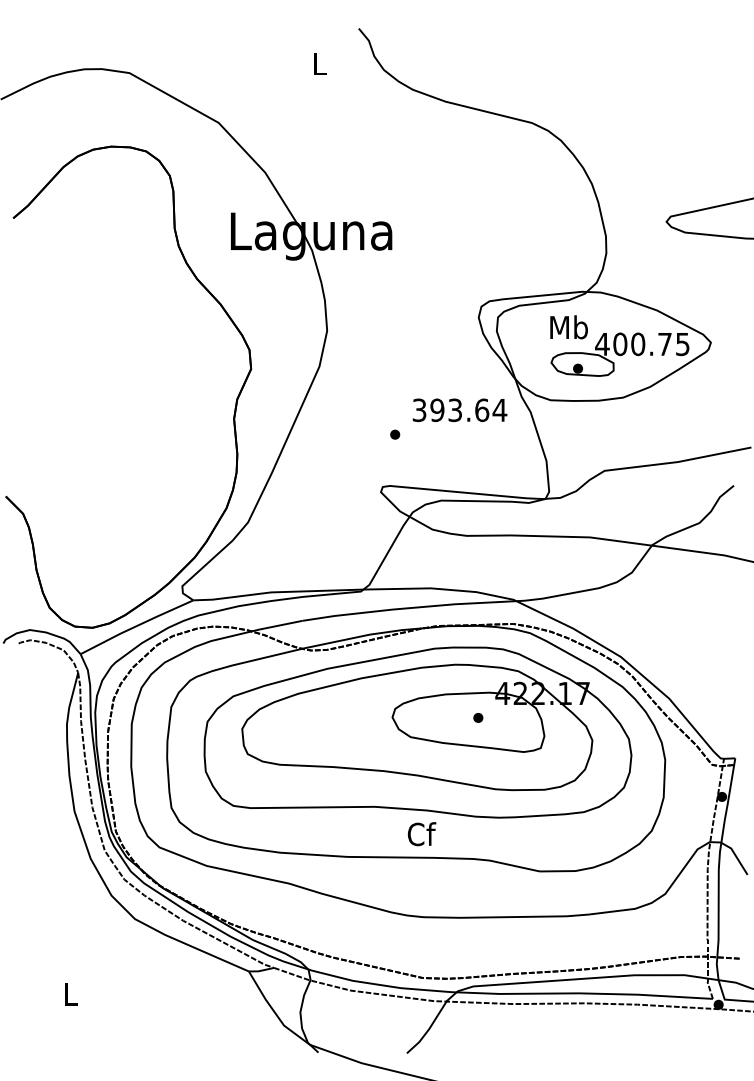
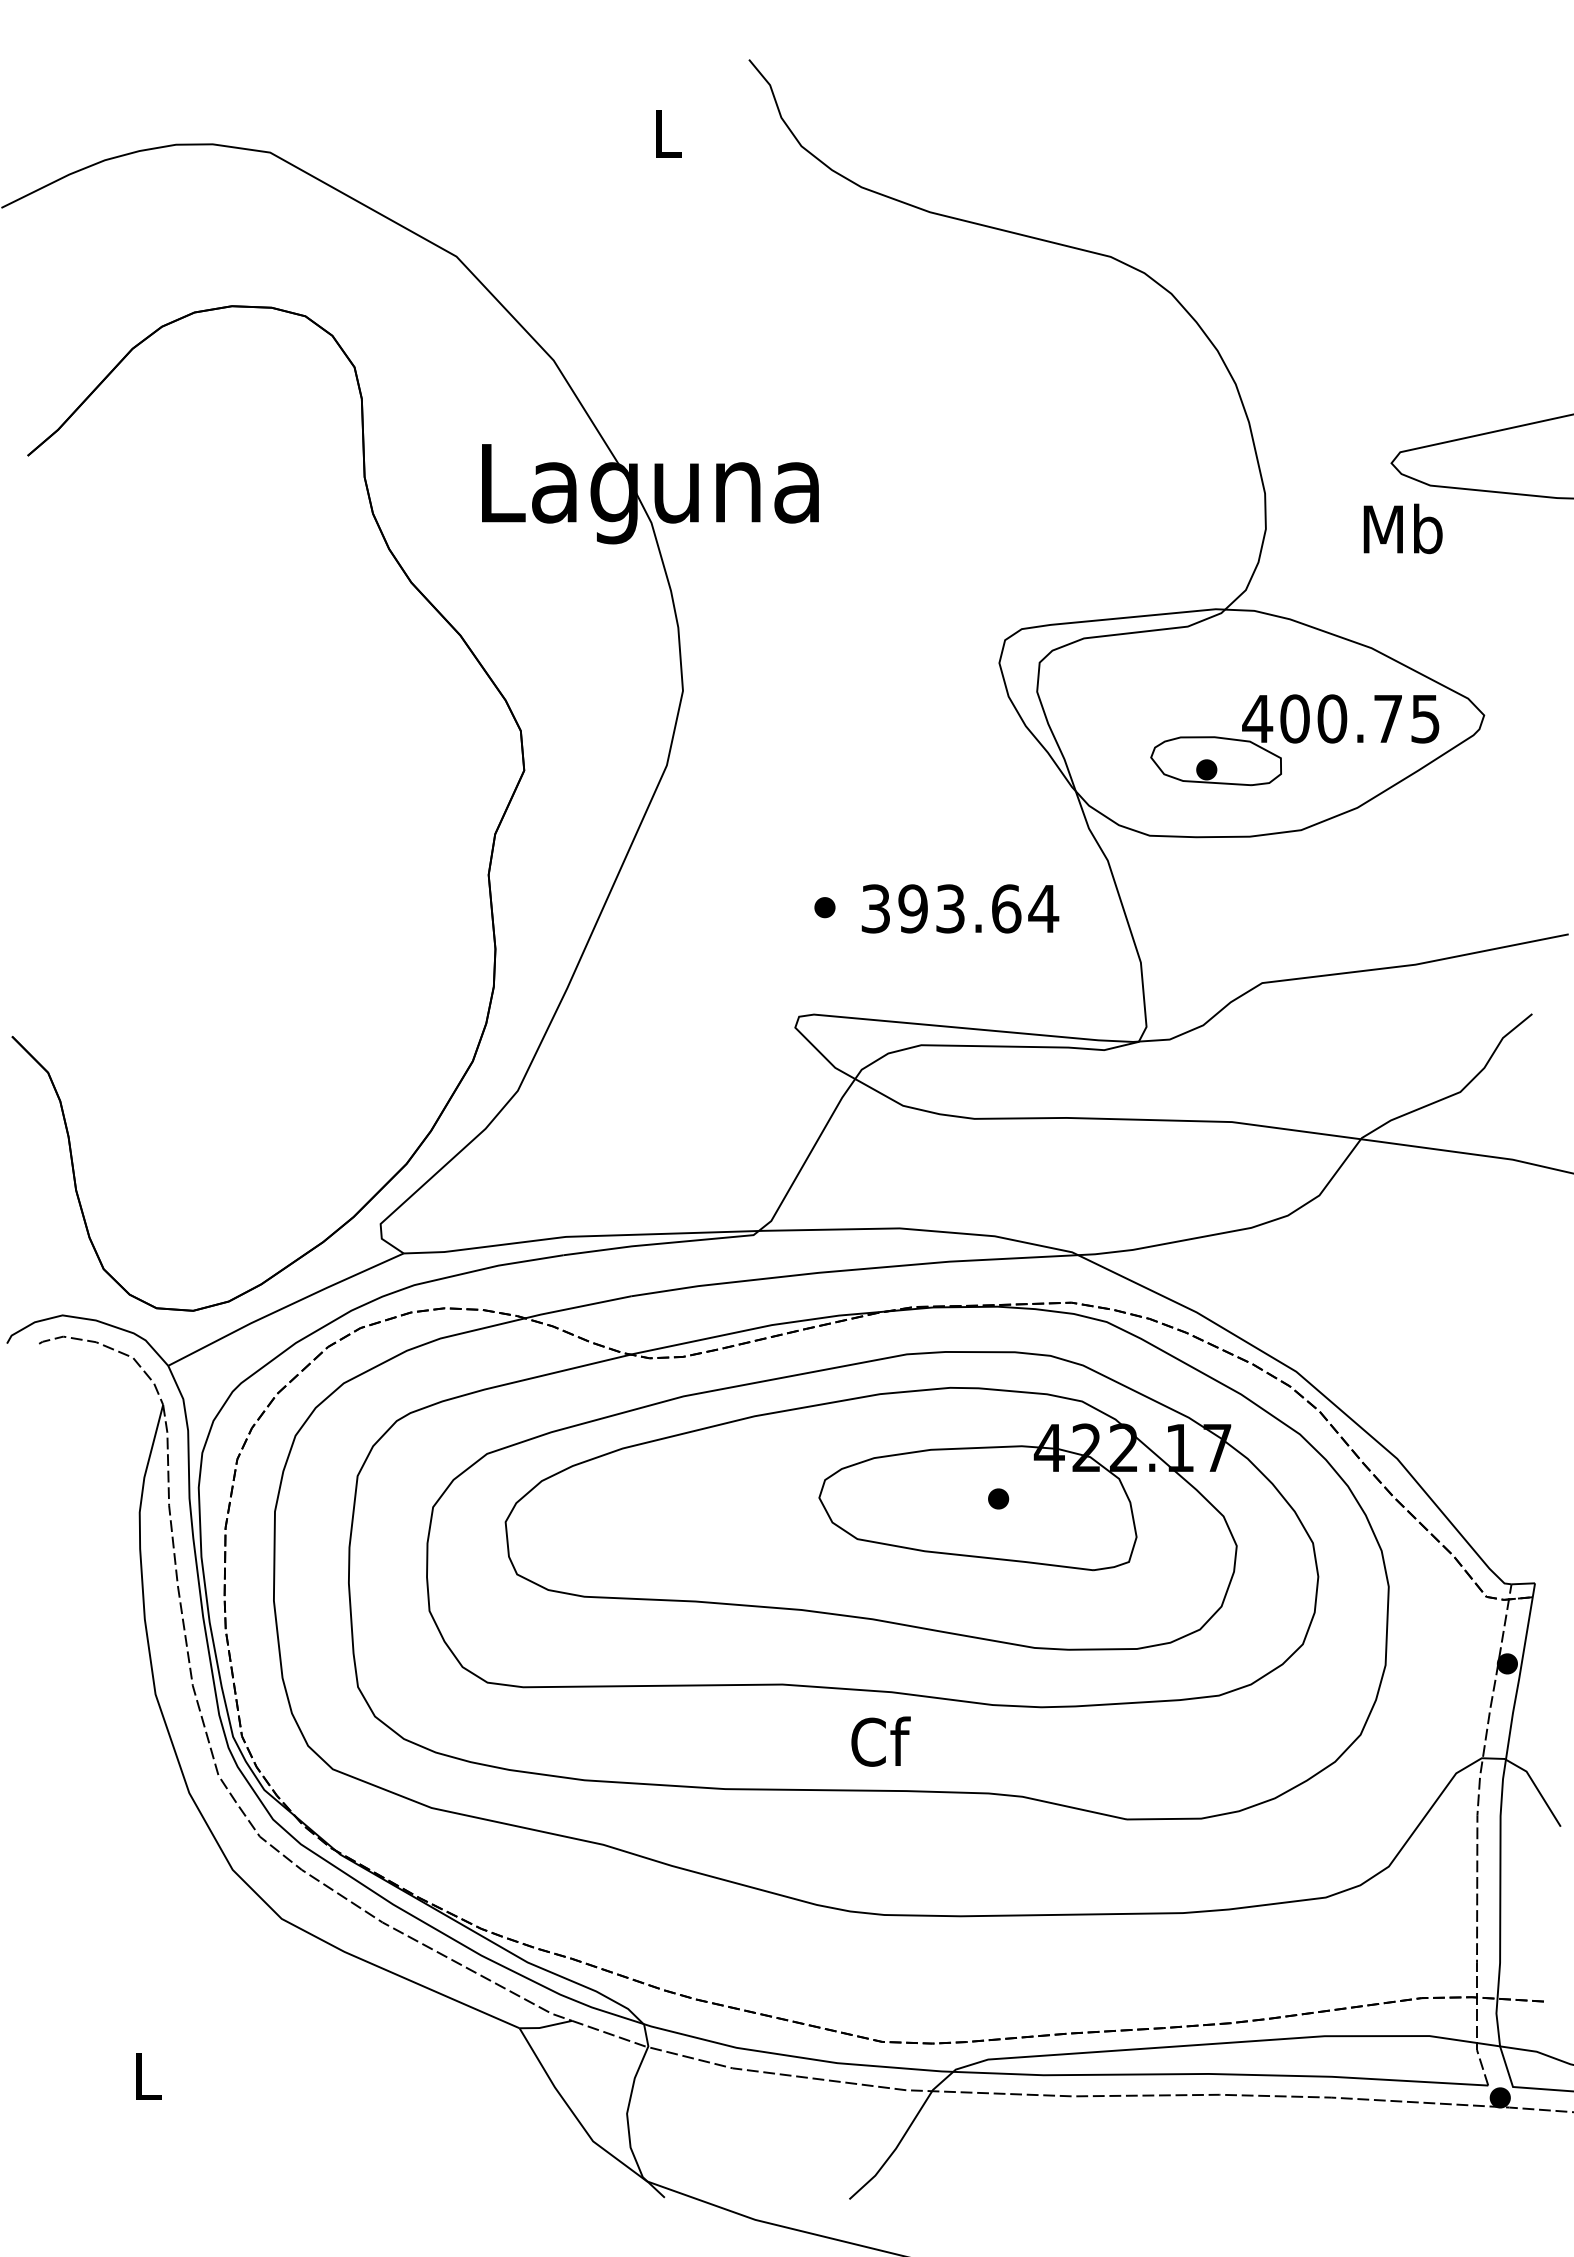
text: (568, 327) -> (1401, 529), moved
text: (459, 410) -> (959, 909), moved

